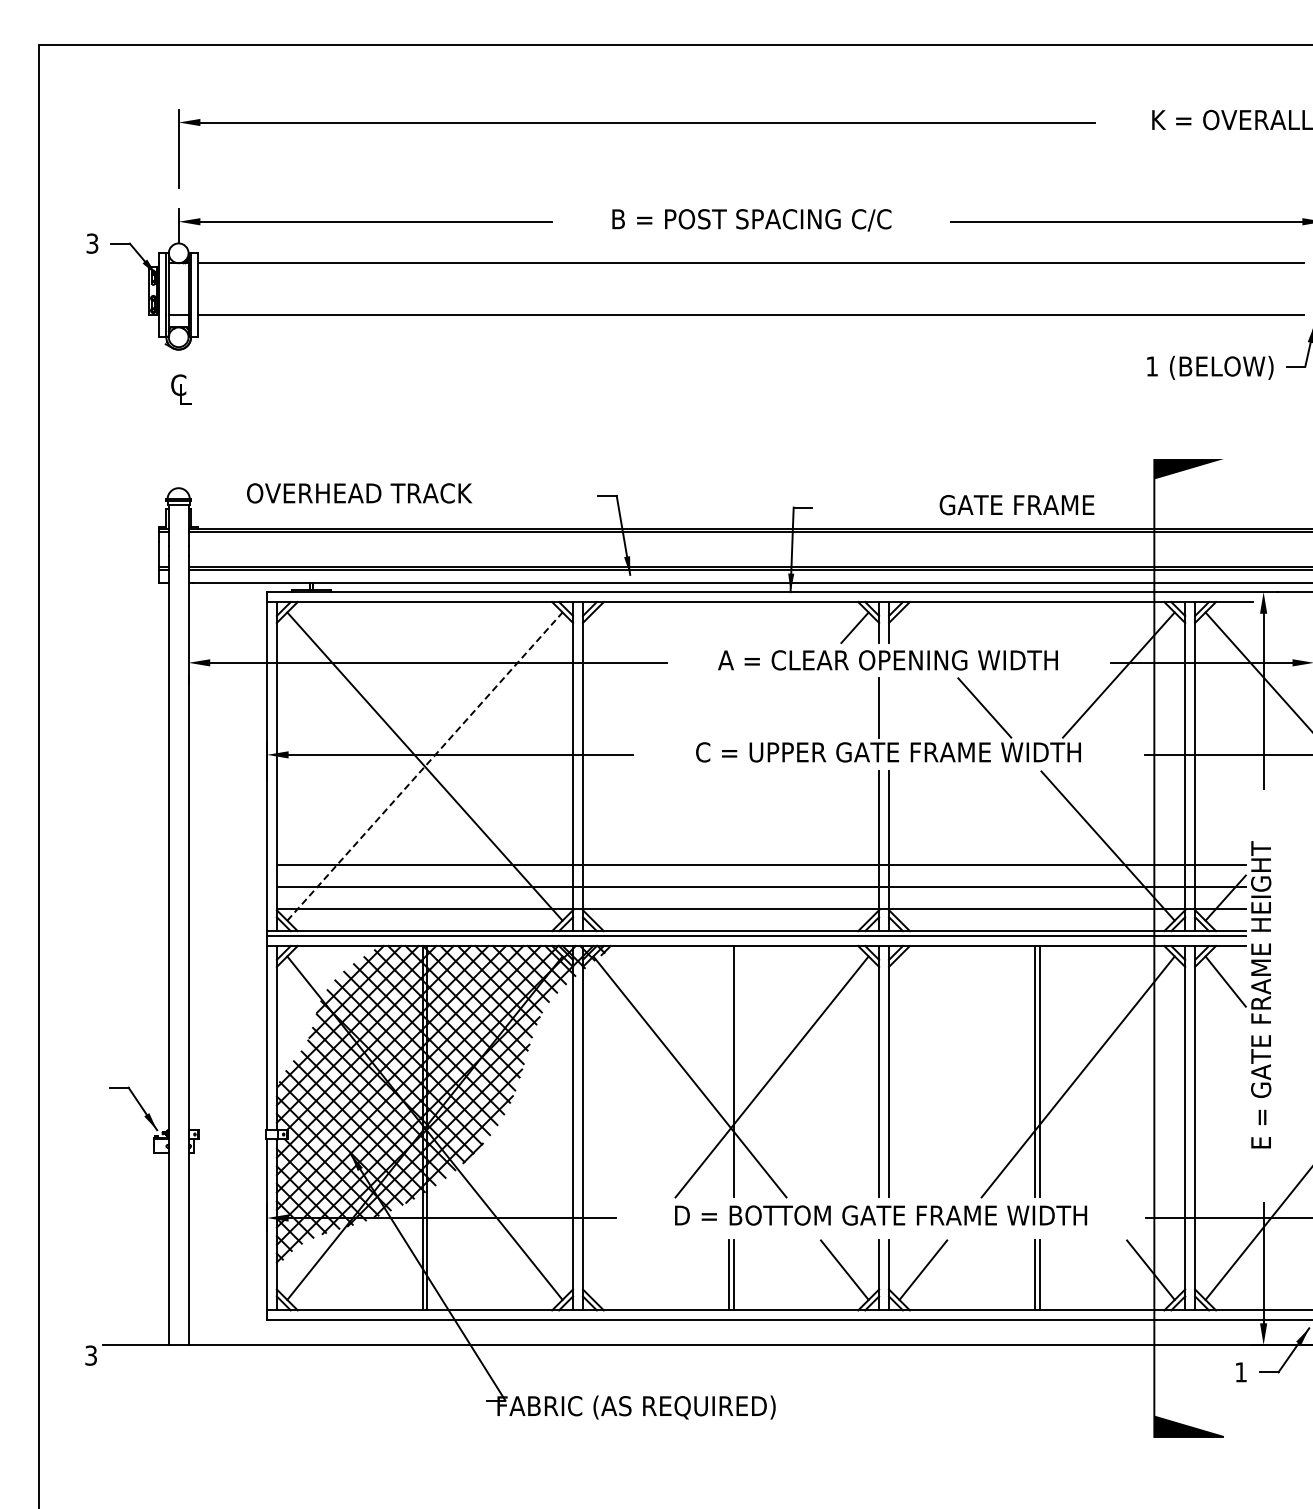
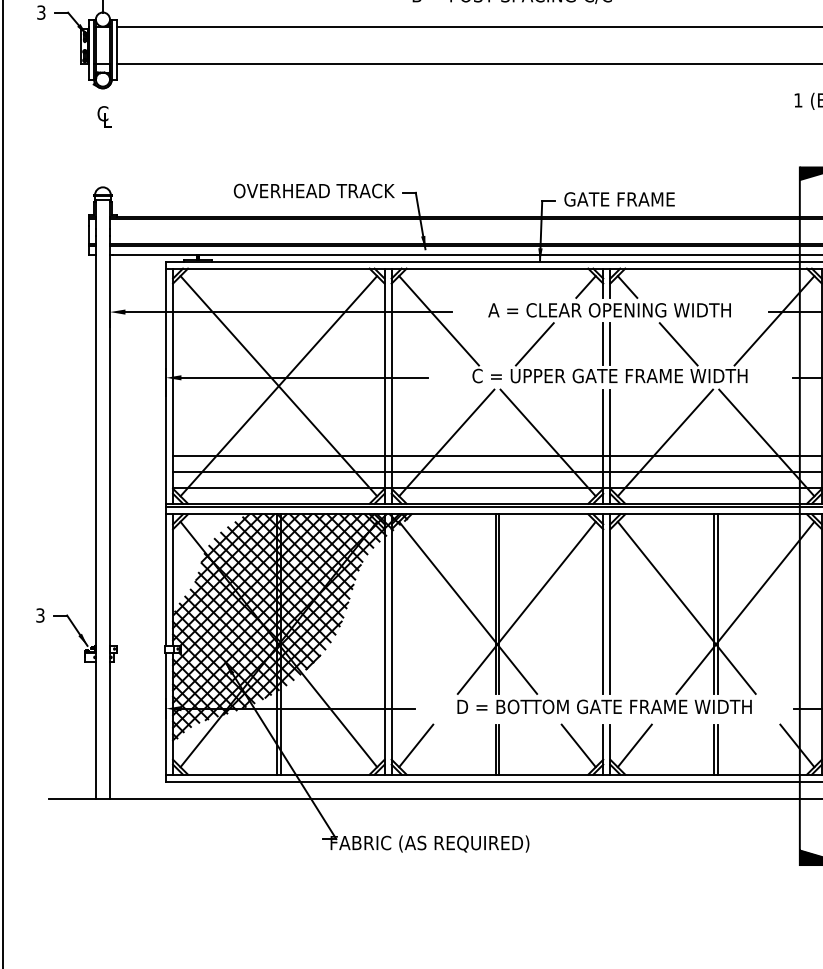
text: (359, 493) -> (314, 191), moved
text: (1016, 505) -> (619, 199), moved
line: (912, 627) -> (627, 286), added
line: (649, 674) -> (439, 320), added
line: (782, 707) -> (534, 343), added
line: (889, 707) -> (610, 343), added
line: (424, 766) -> (278, 386), dashed -> solid
line: (659, 845) -> (446, 442), added
line: (801, 845) -> (547, 442), added
line: (965, 845) -> (664, 442), added
line: (728, 1071) -> (495, 603), added
line: (995, 1076) -> (686, 607), added
line: (617, 1269) -> (416, 745), added
text: (90, 1355) -> (39, 615), moved

